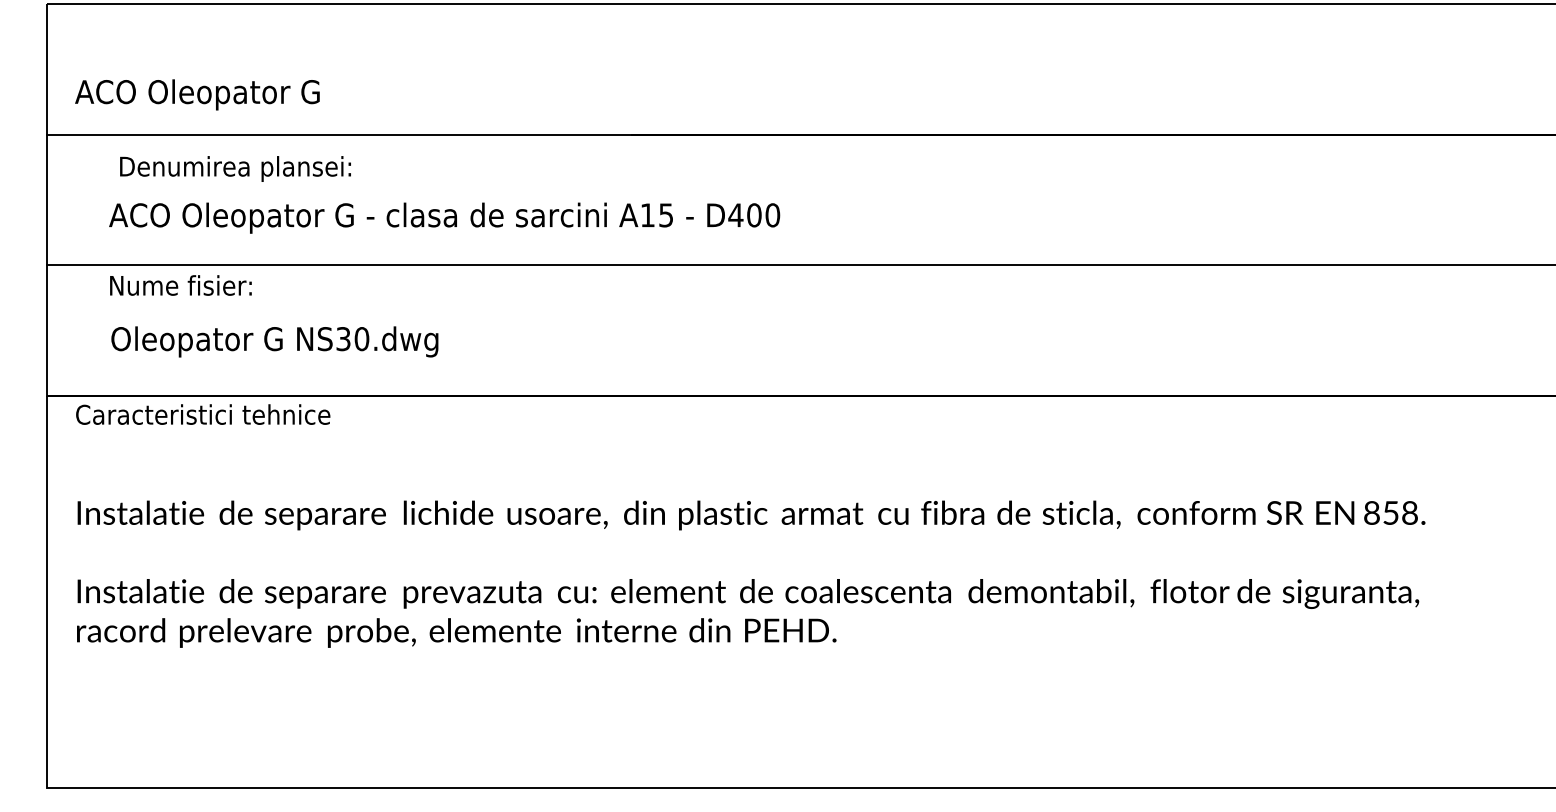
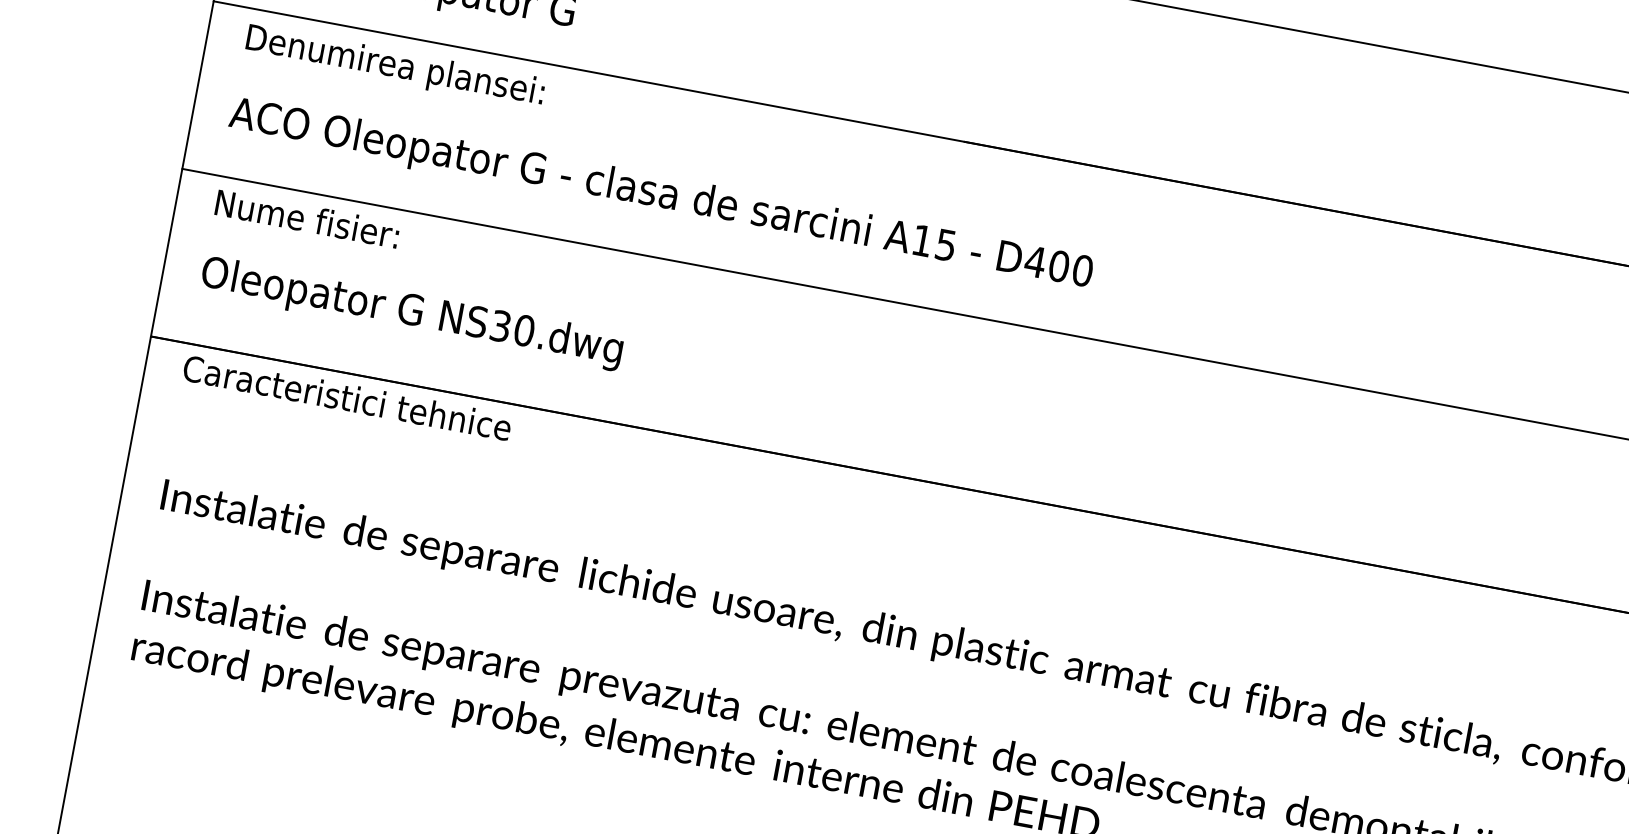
text: (235, 168) -> (395, 66), moved
text: (444, 217) -> (660, 194), moved
text: (180, 285) -> (306, 218), moved
text: (274, 341) -> (411, 312), moved

